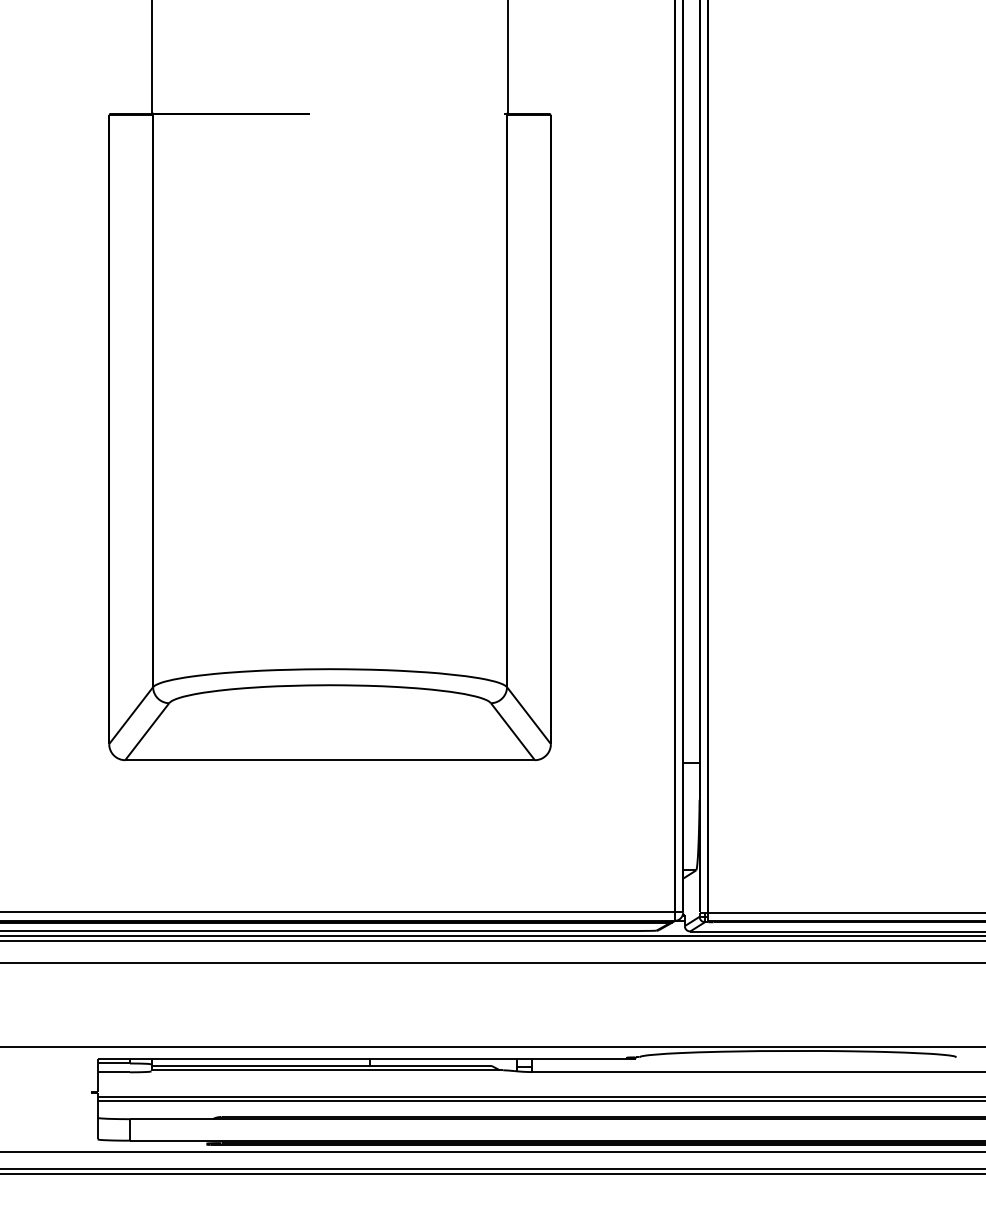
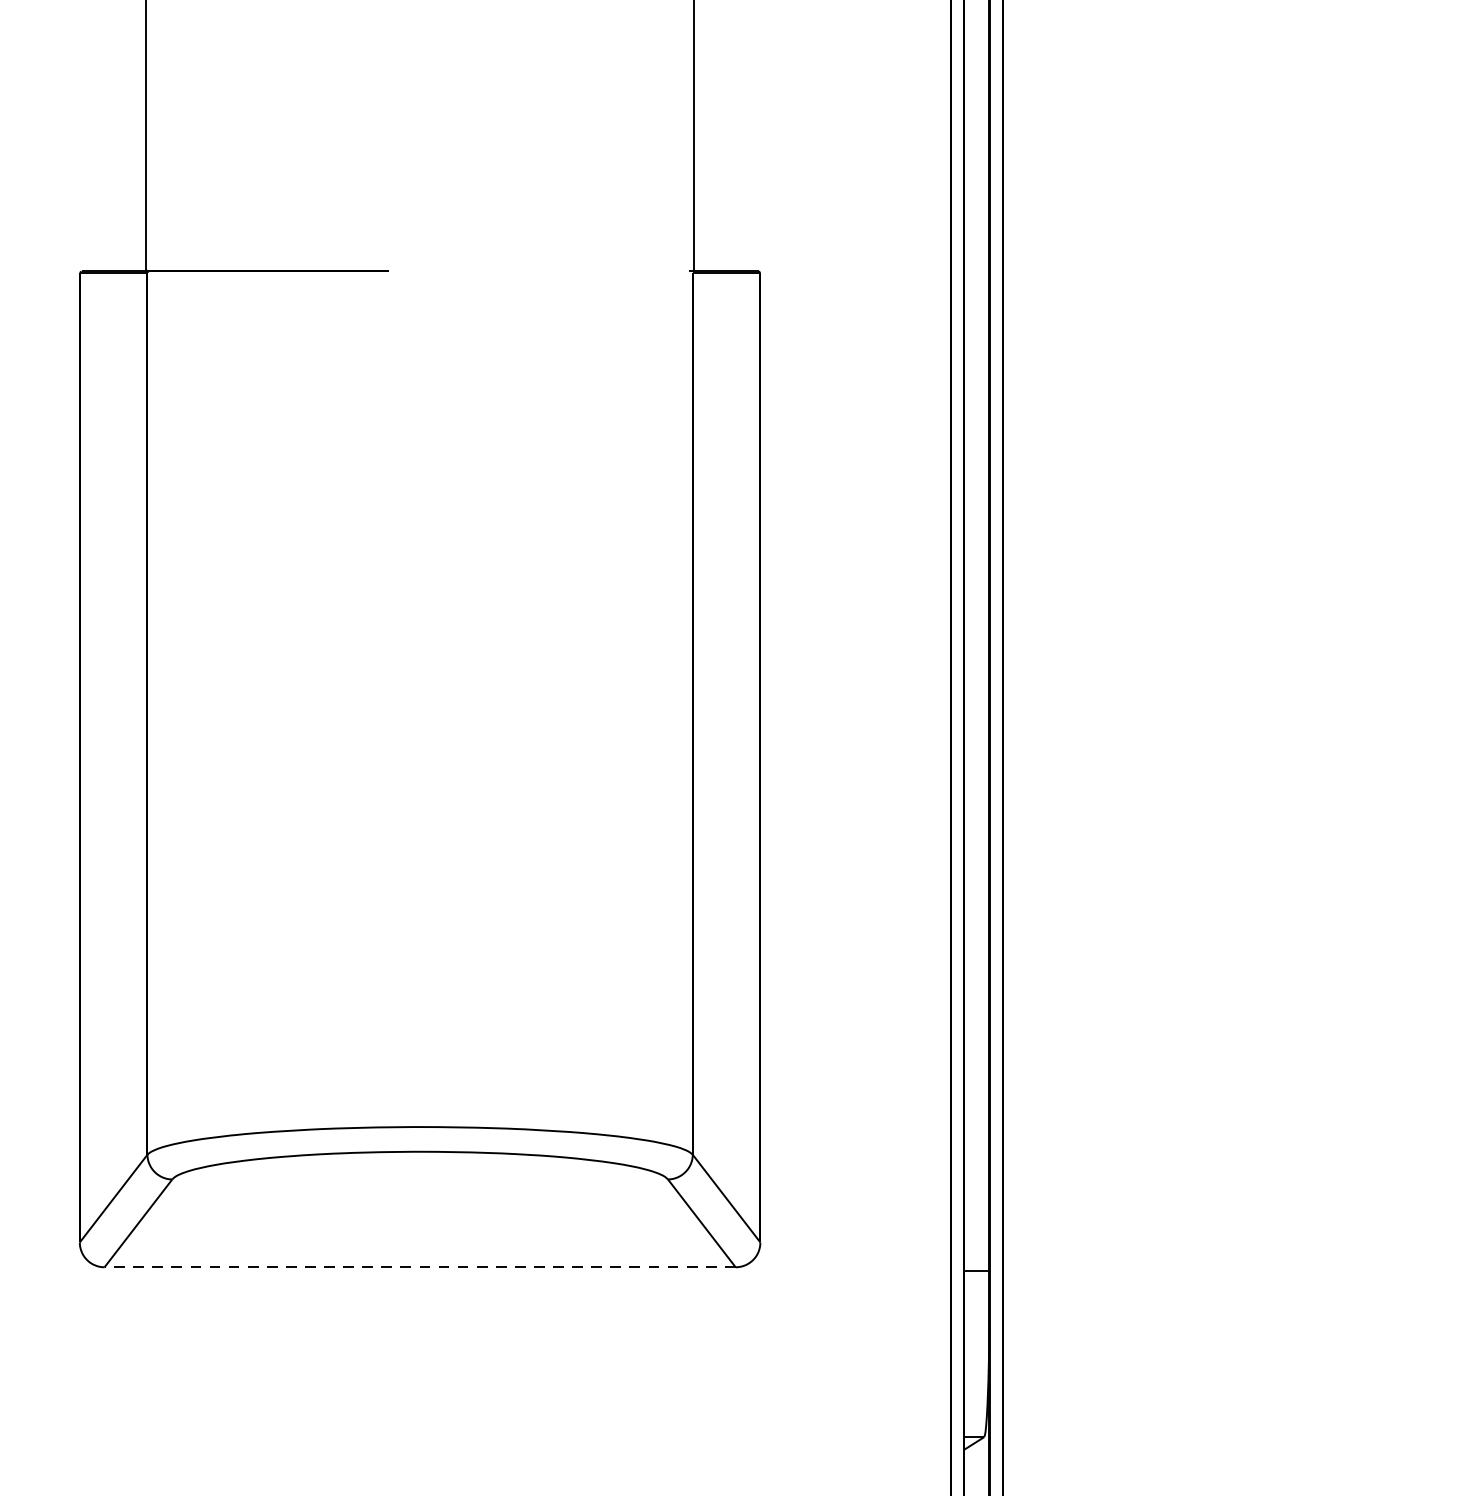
line: (330, 760) -> (420, 1267), solid -> dashed

